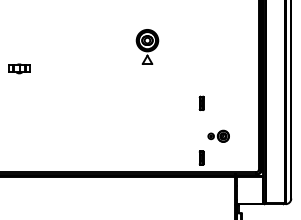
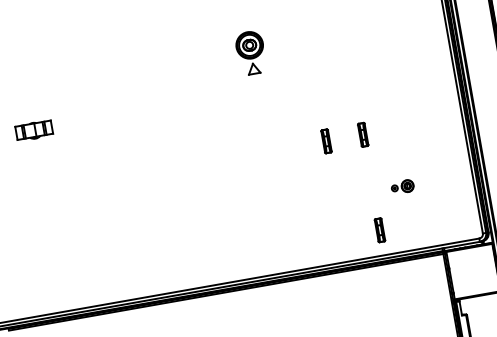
part: (147, 46) -> (250, 52), size x0.7
part: (180, 102) -> (325, 139), added
part: (218, 135) -> (402, 185), size x0.6

